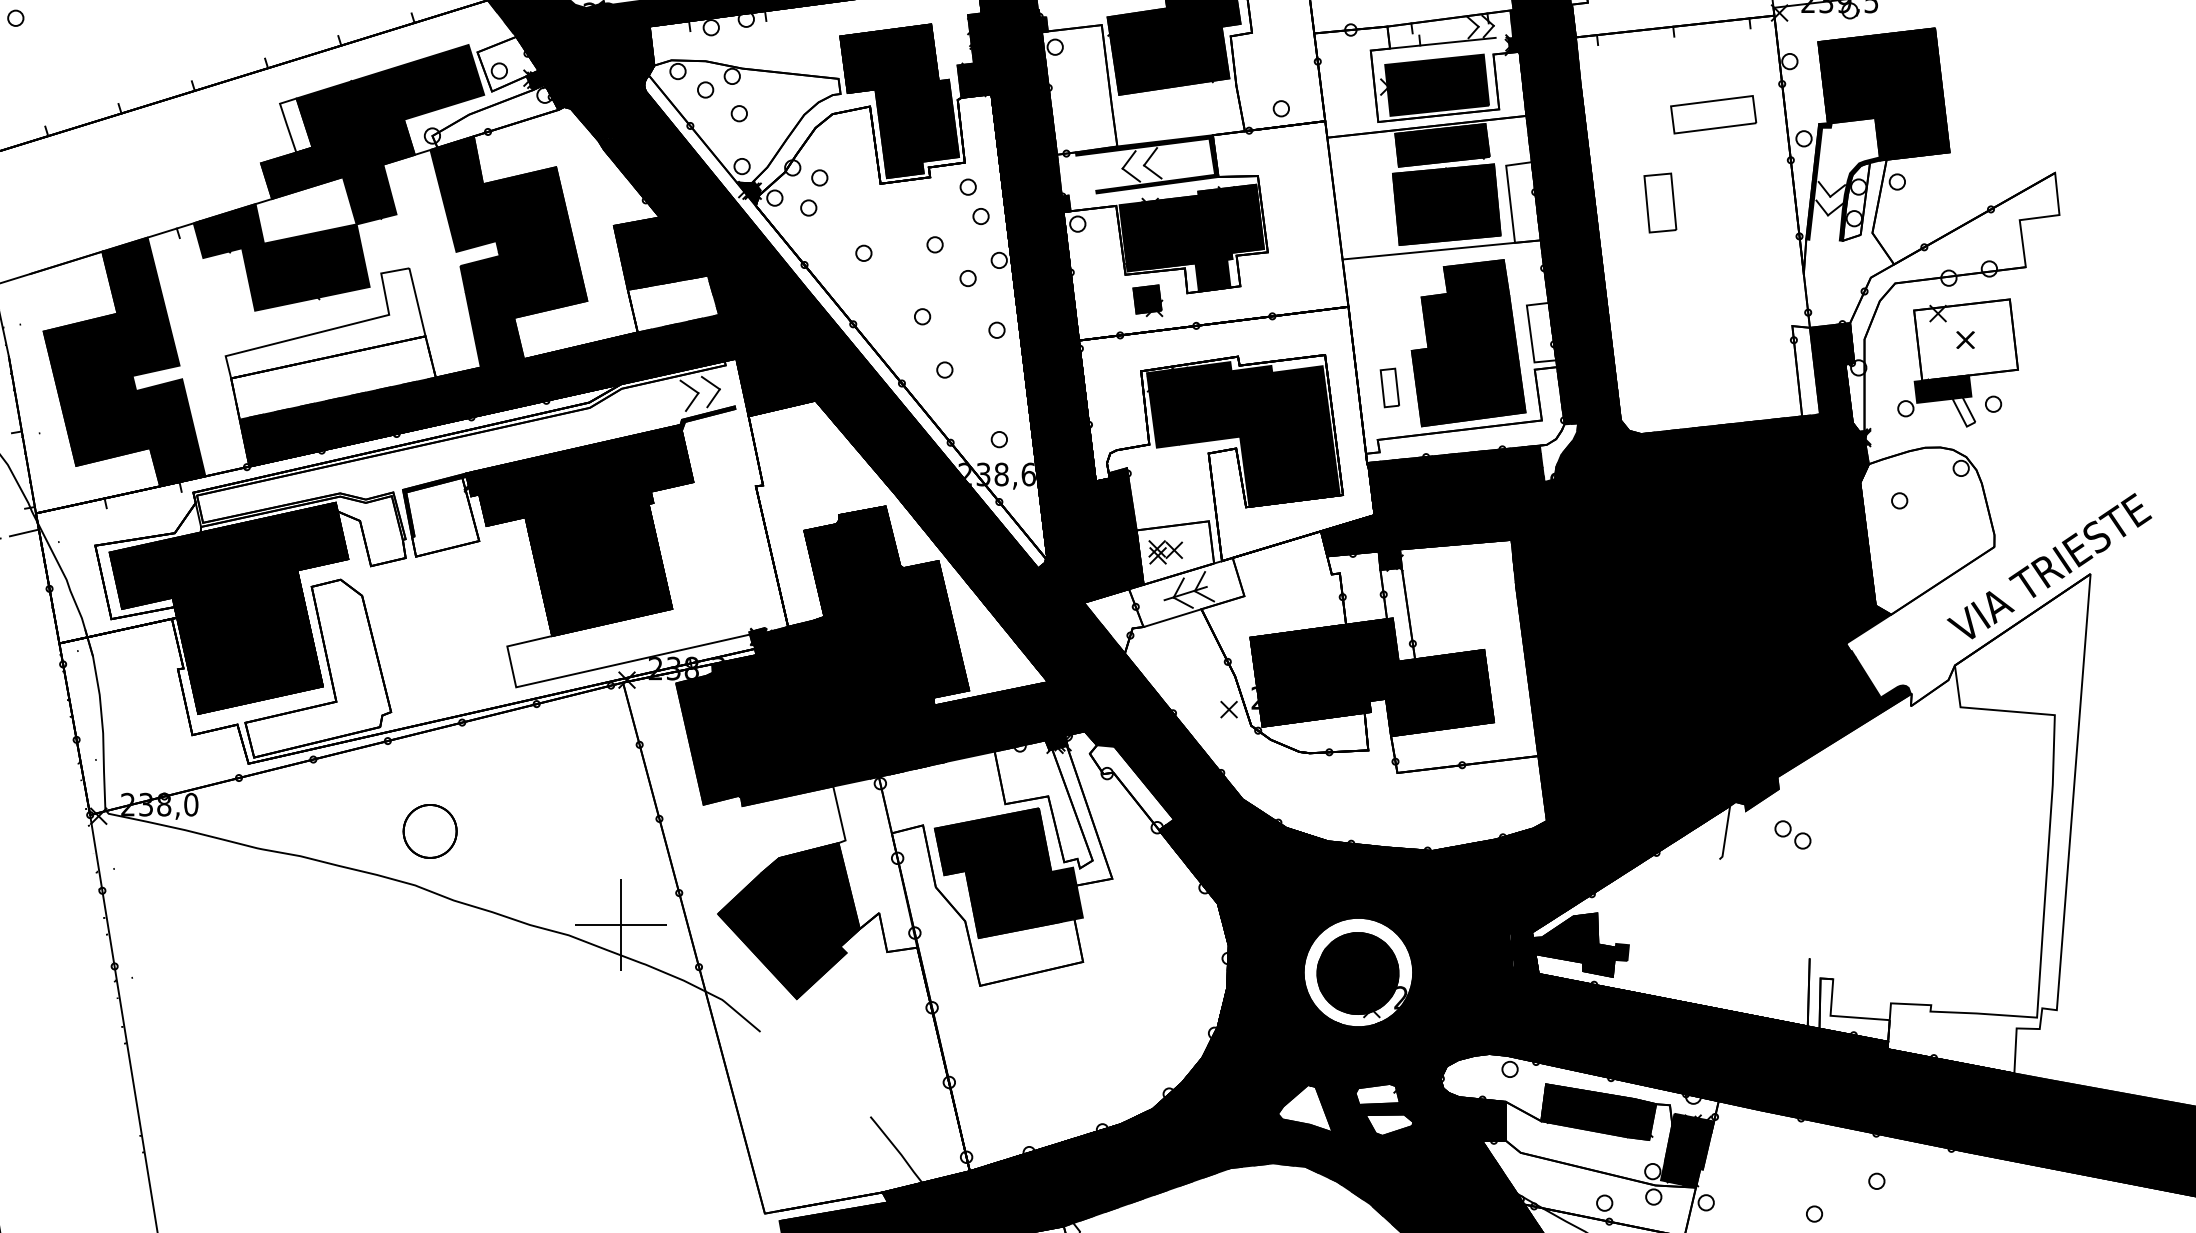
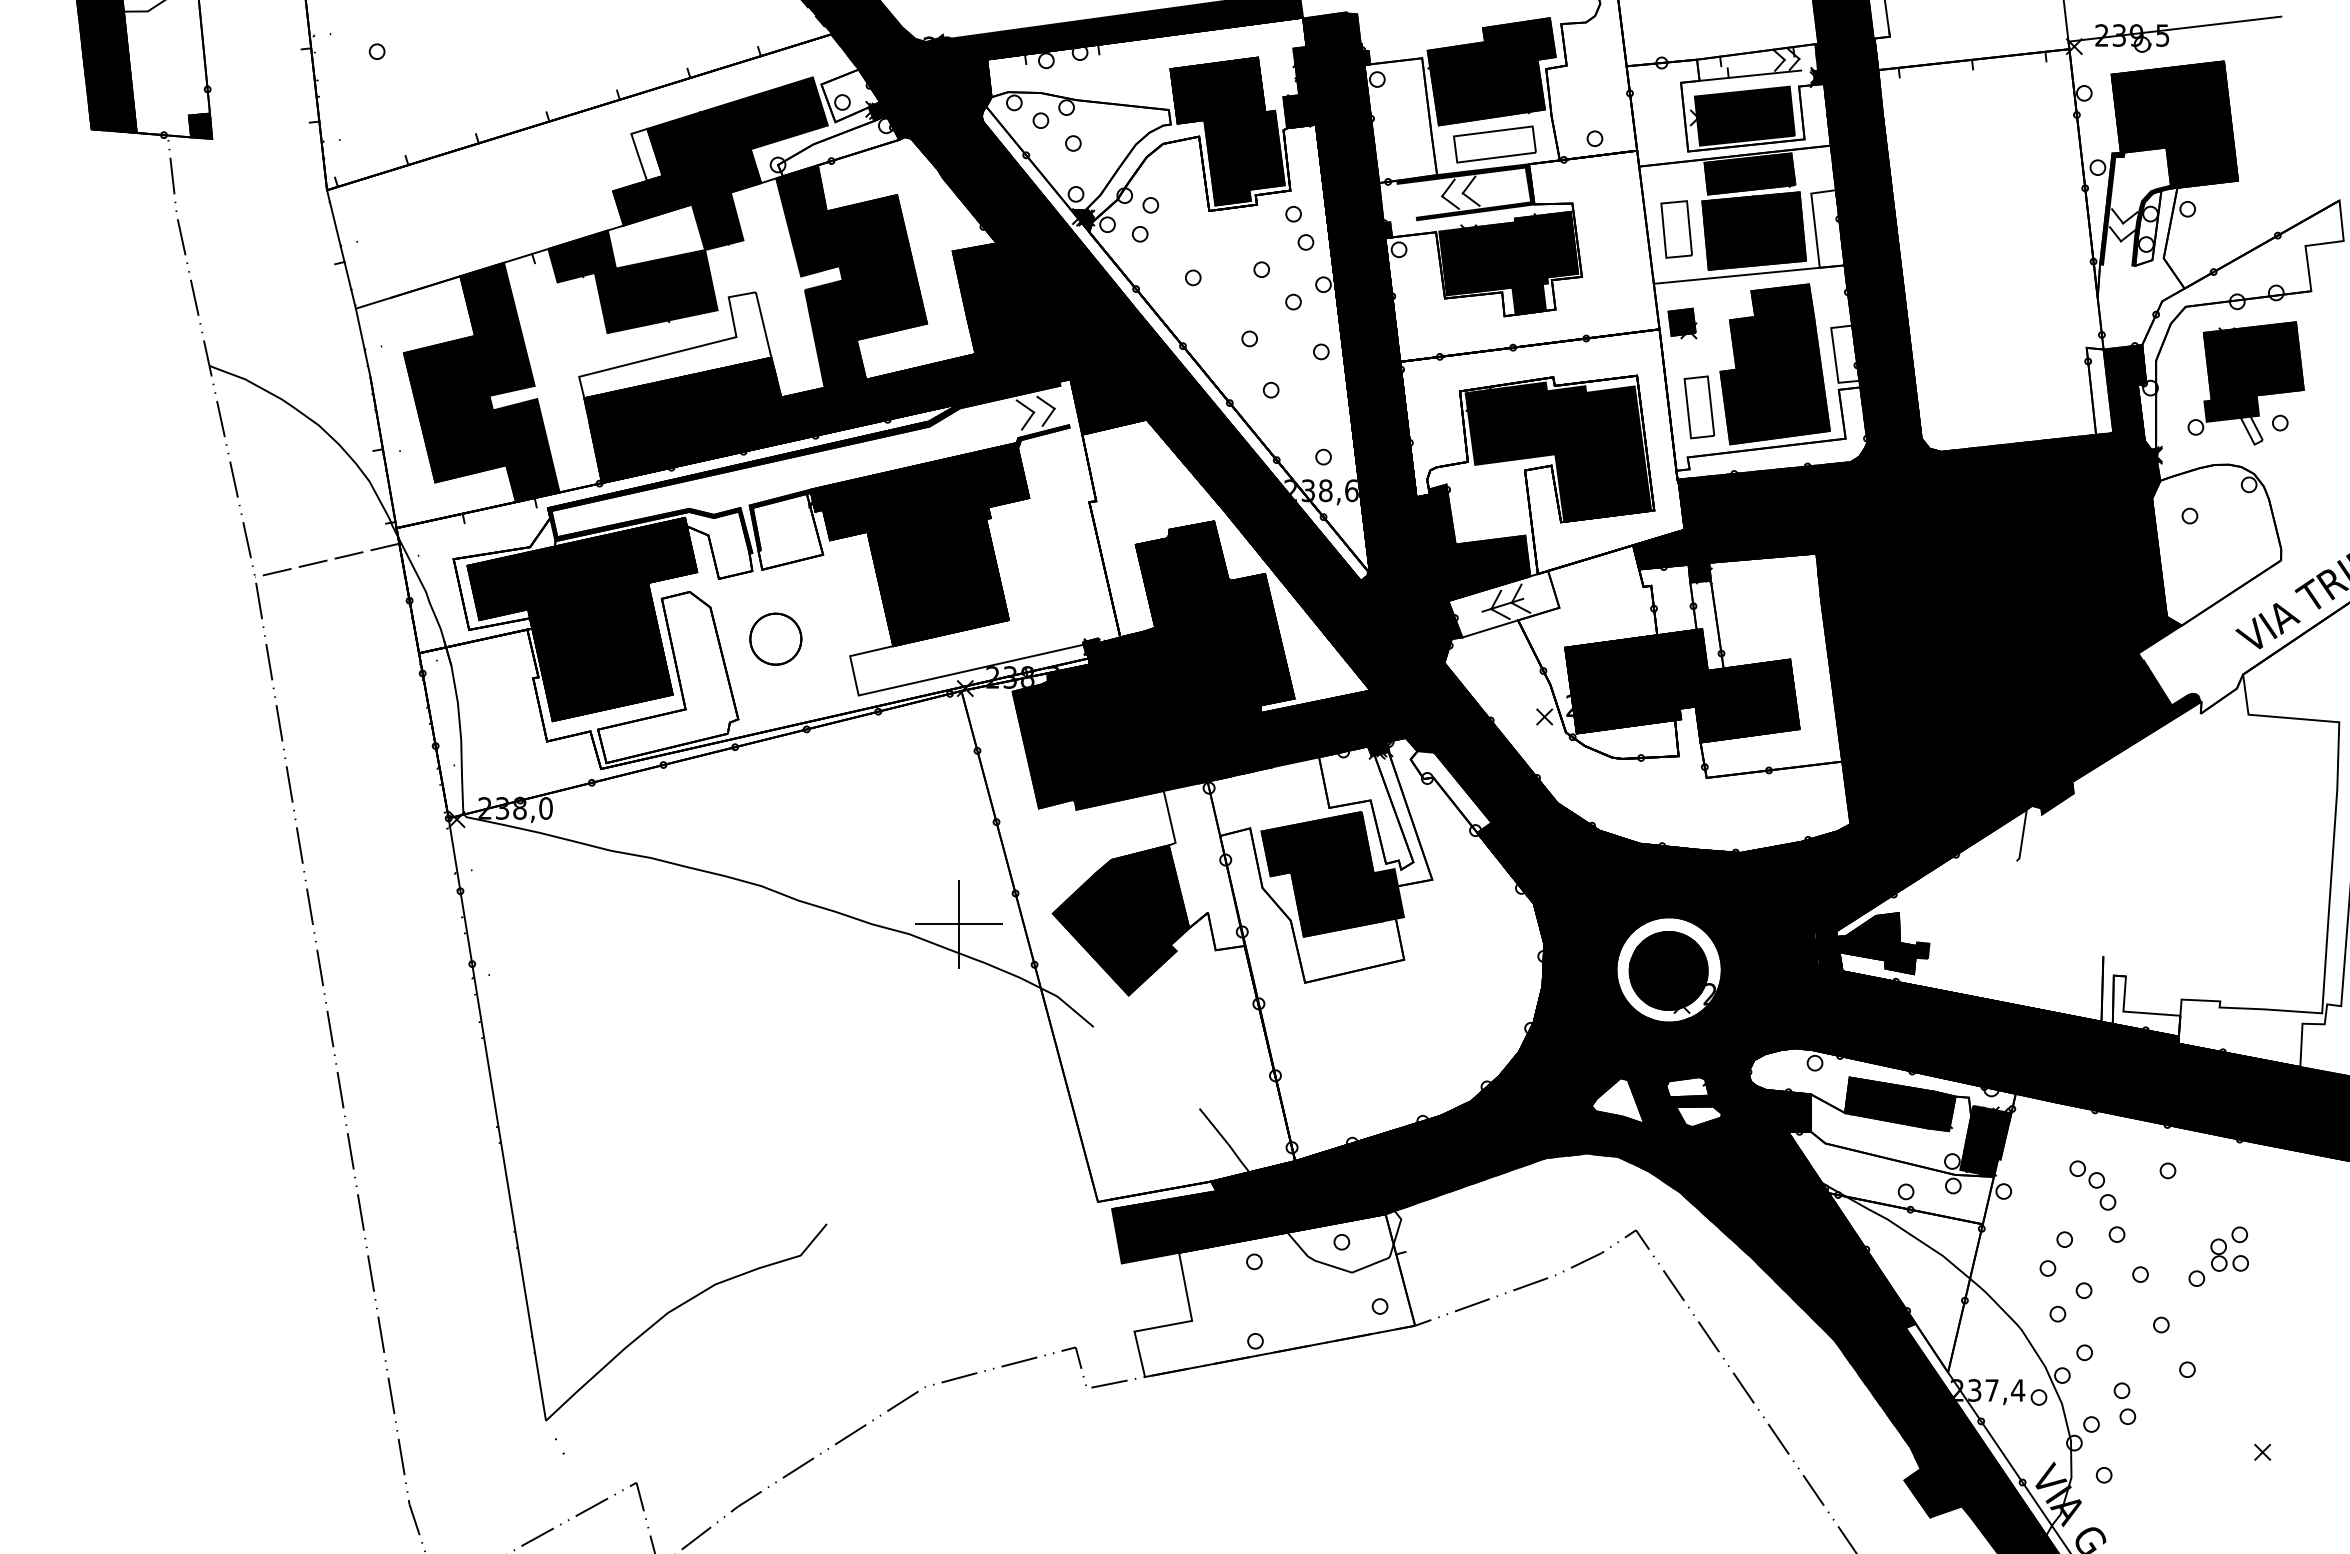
part: (1713, 114) -> (1494, 144), moved
part: (1660, 203) -> (1676, 229), moved
part: (1147, 300) -> (1682, 323), moved
fill: (672, 303) -> (1009, 326), added
fill: (1965, 340) -> (2253, 361), added
fill: (333, 377) -> (682, 397), added
part: (1390, 388) -> (1699, 407), size x1.67
fill: (459, 450) -> (804, 467), added
fill: (1558, 452) -> (1861, 469), added
fill: (1174, 552) -> (1492, 565), added
fill: (1113, 621) -> (1433, 632), added
part: (429, 830) -> (775, 638), moved
part: (1792, 834) -> (2086, 1174), moved

